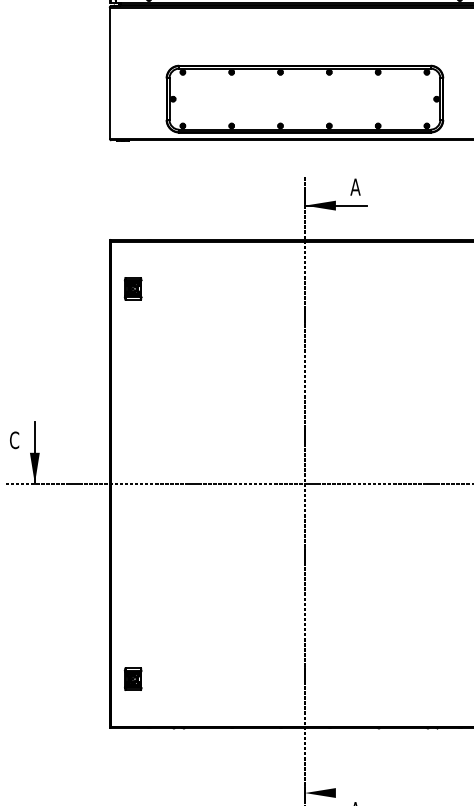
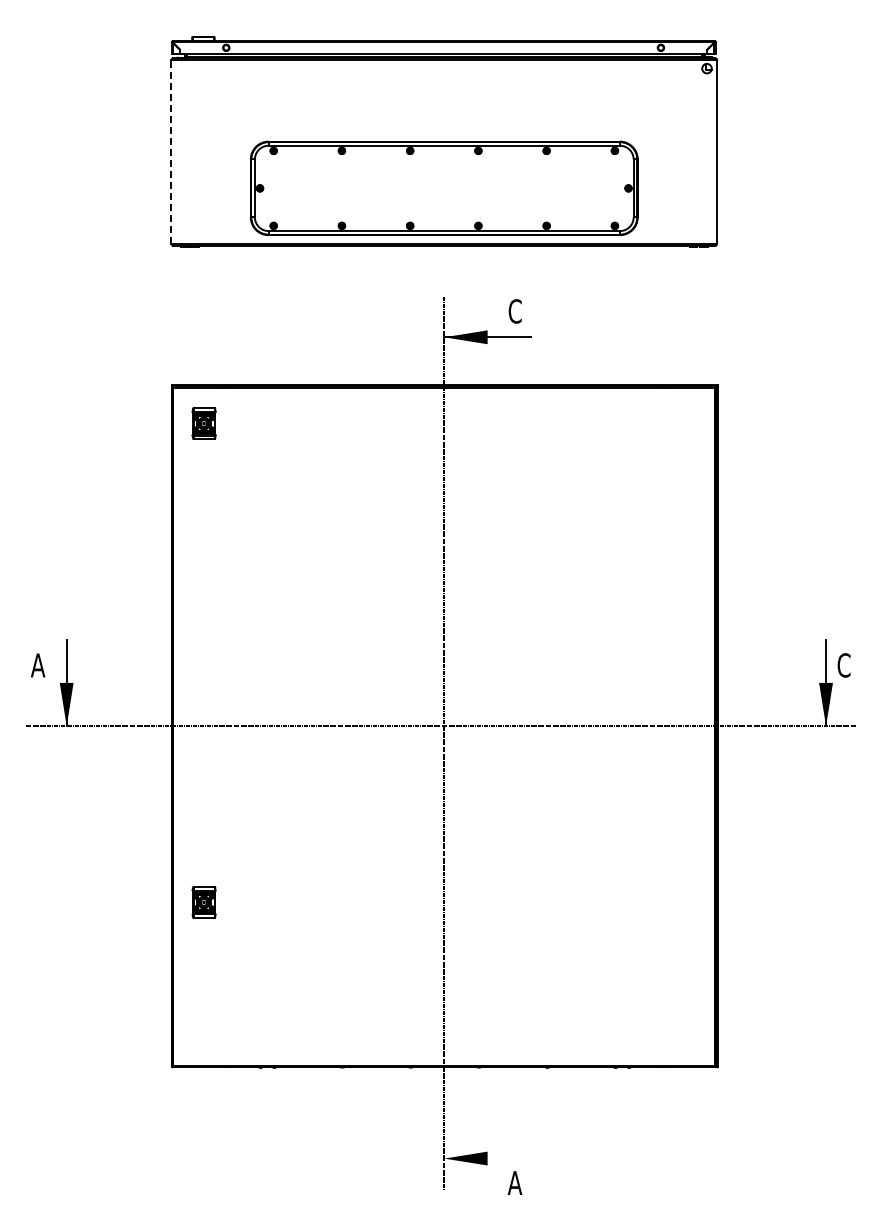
line: (109, 73) -> (171, 152), solid -> dashed
text: (355, 187) -> (514, 311), A -> C
part: (132, 288) -> (203, 423), moved
text: (14, 440) -> (38, 665), C -> A
part: (132, 679) -> (203, 902), moved

